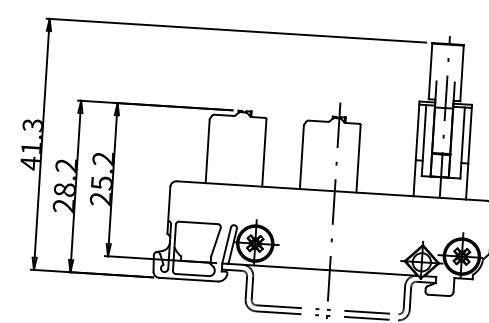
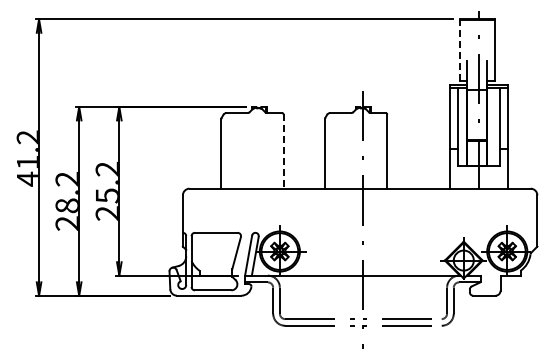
line: (430, 71) -> (460, 50), solid -> dashed
text: (32, 125) -> (27, 137), 41.3 -> 41.2
line: (264, 153) -> (283, 152), solid -> dashed

